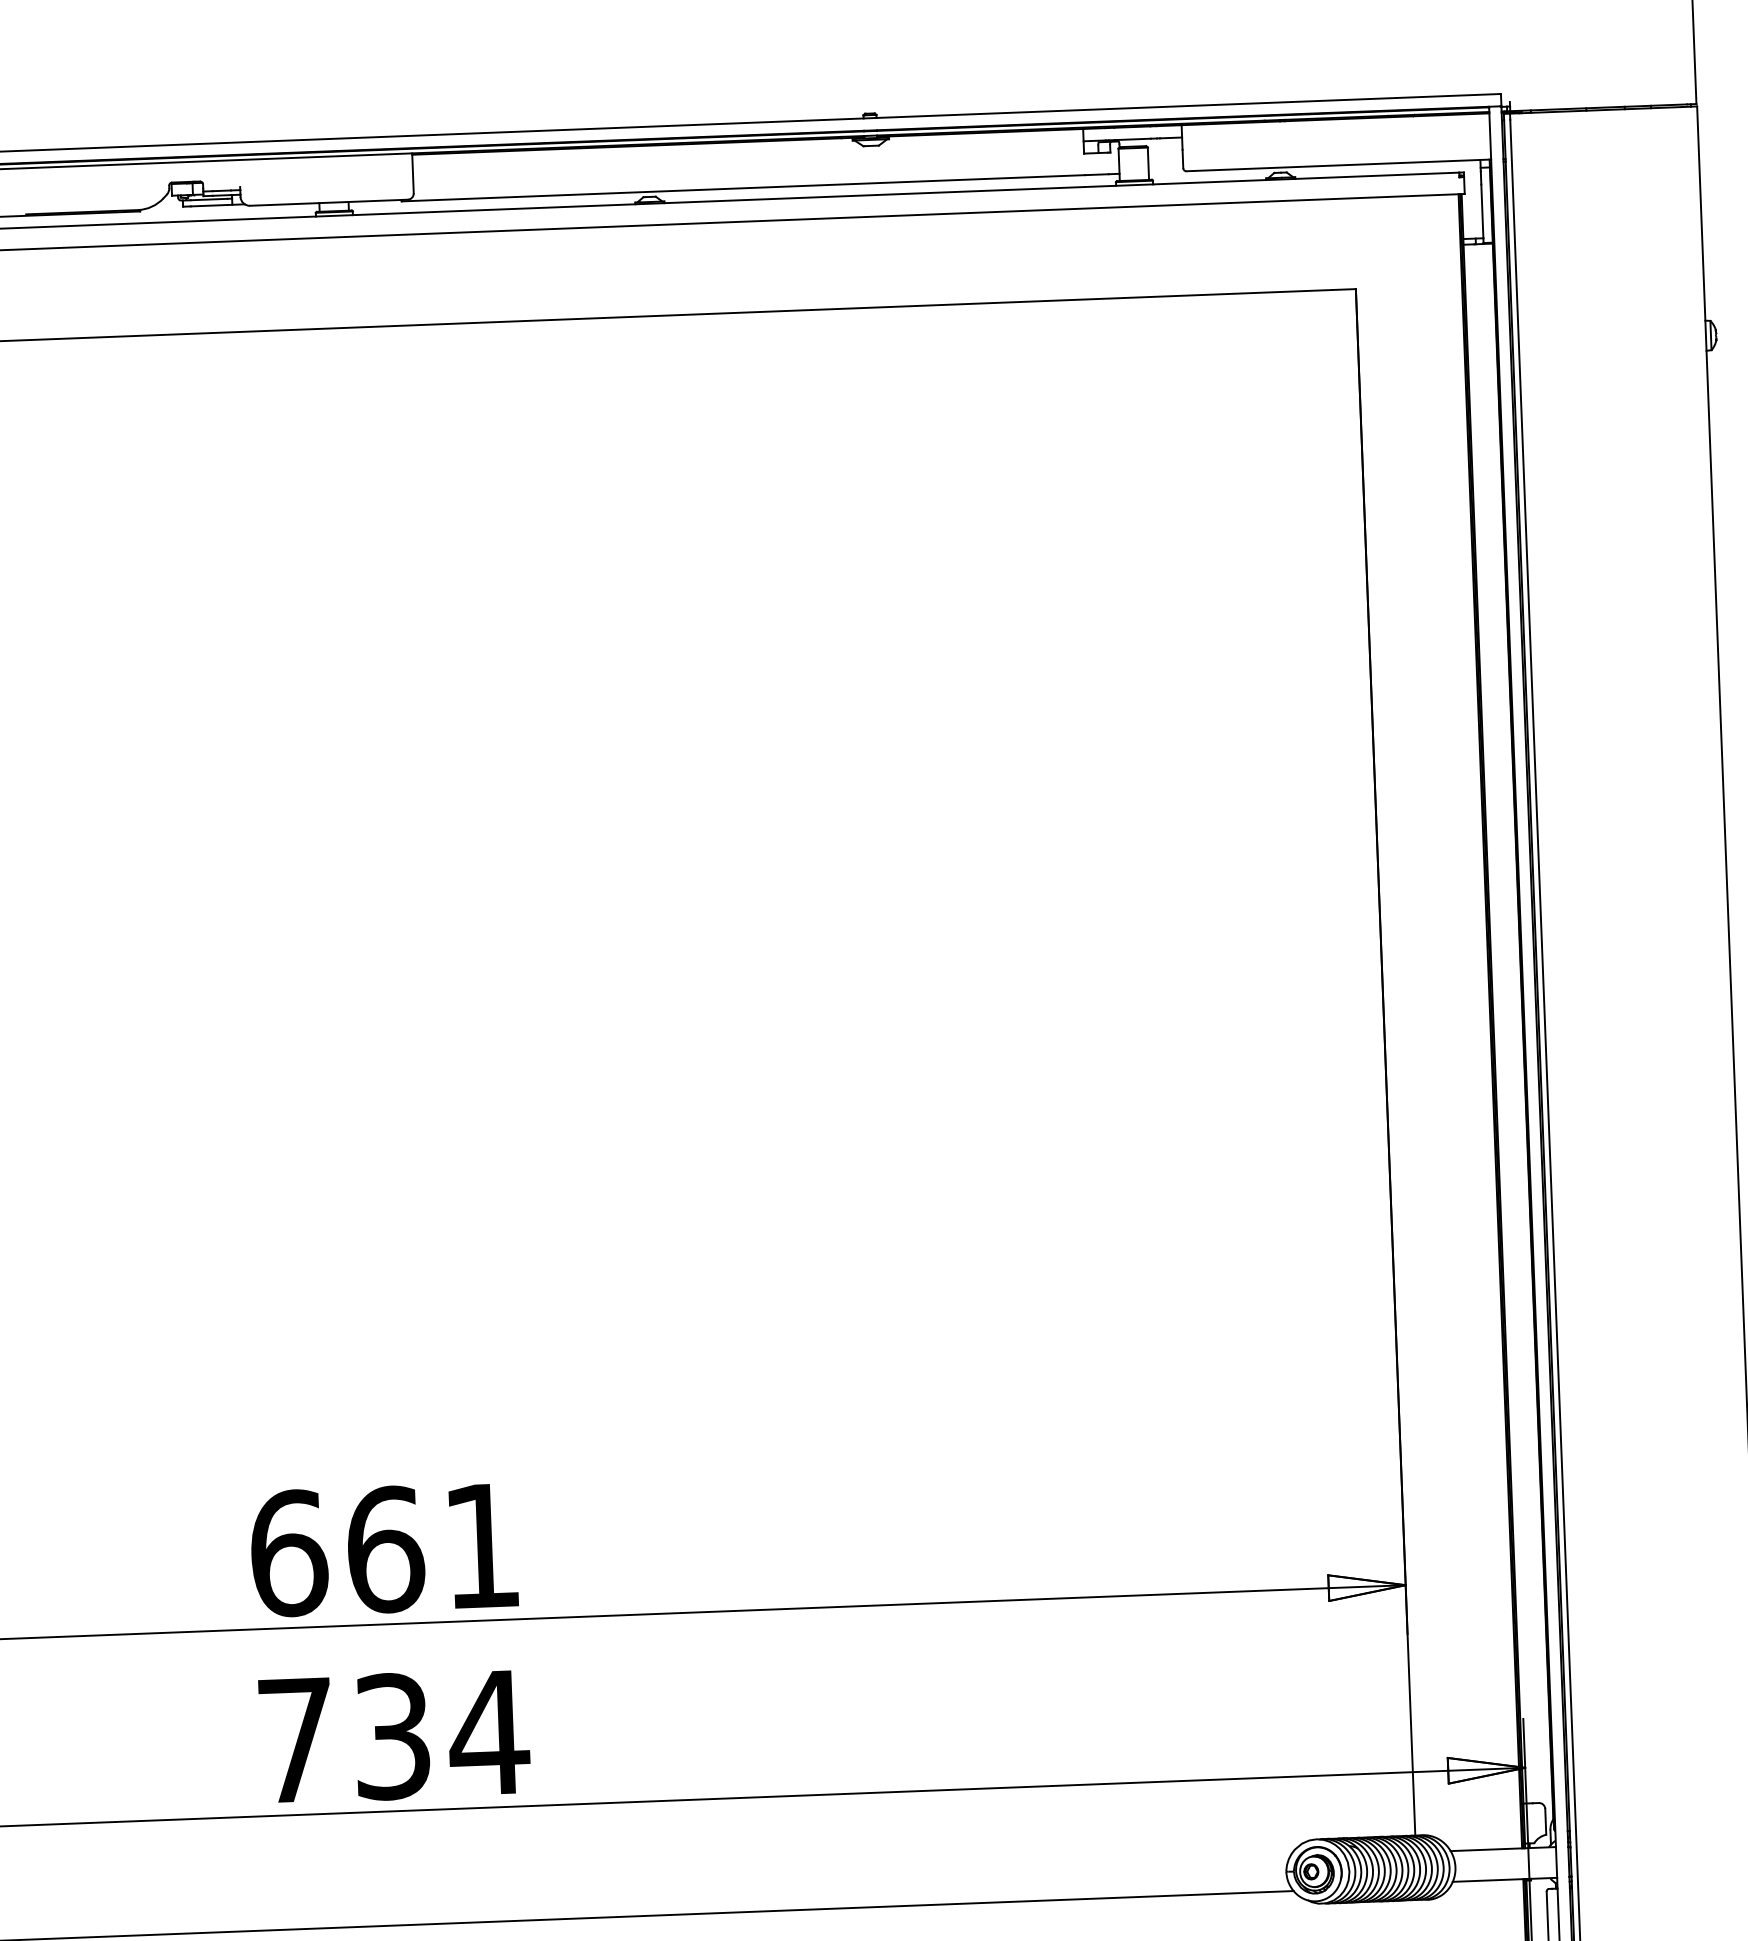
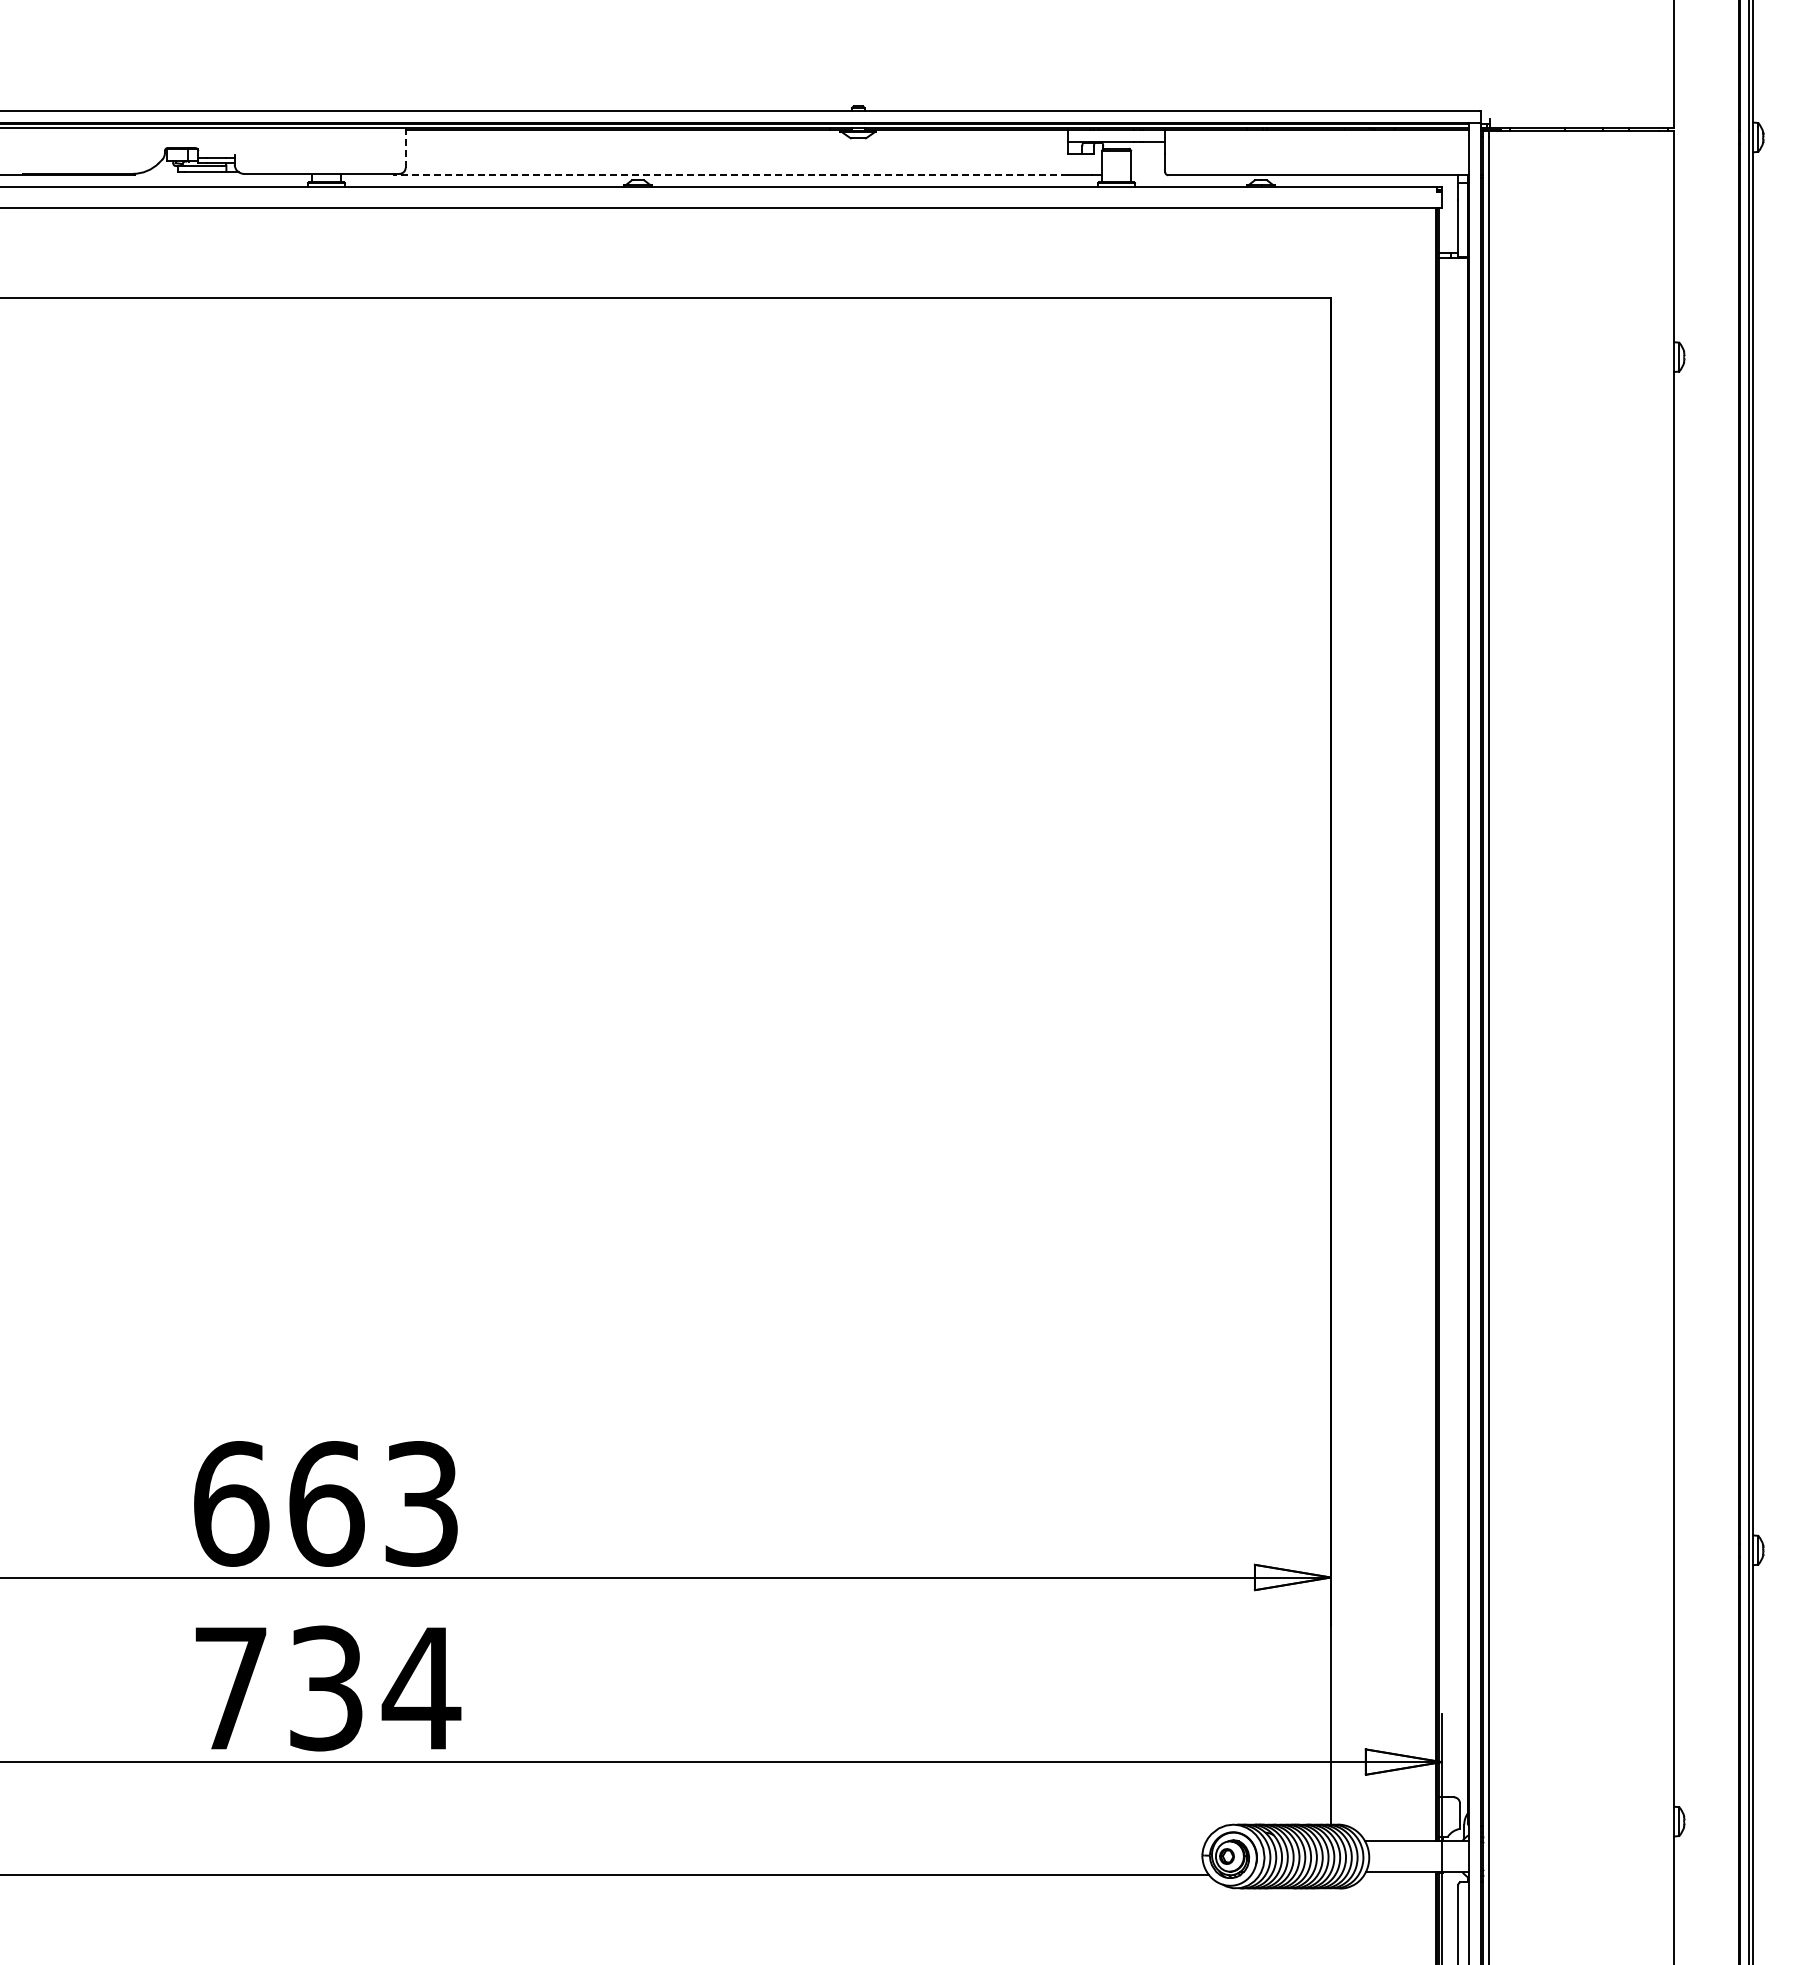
line: (412, 173) -> (405, 148), solid -> dashed
line: (743, 188) -> (730, 175), solid -> dashed
text: (481, 1545) -> (421, 1503), 661 -> 663

